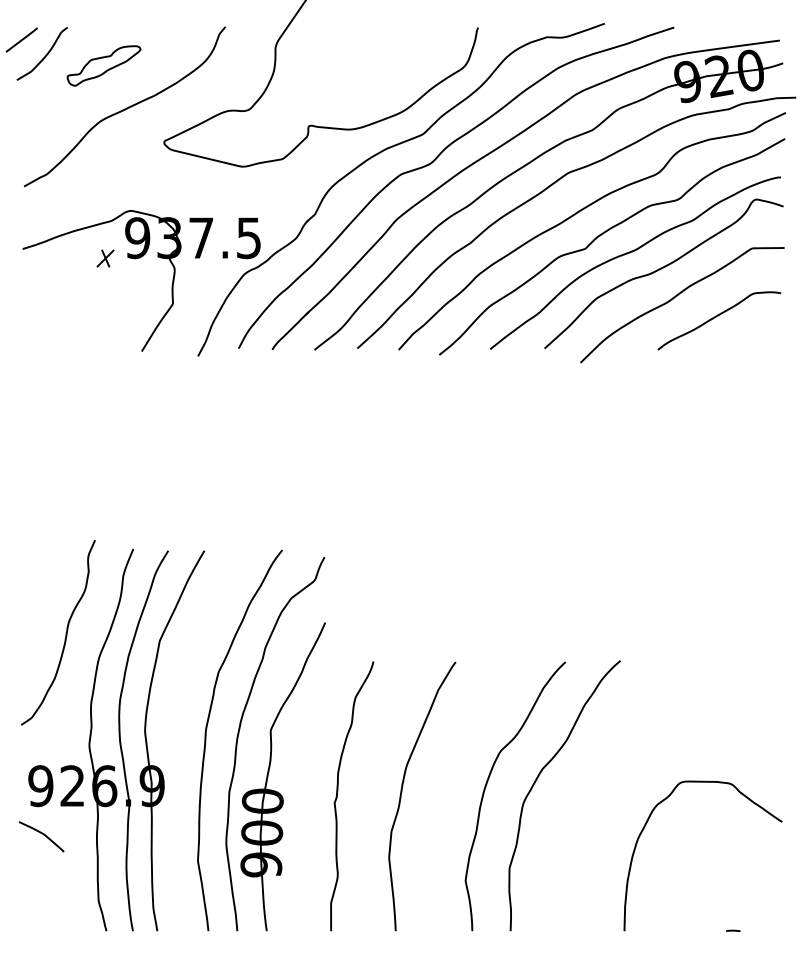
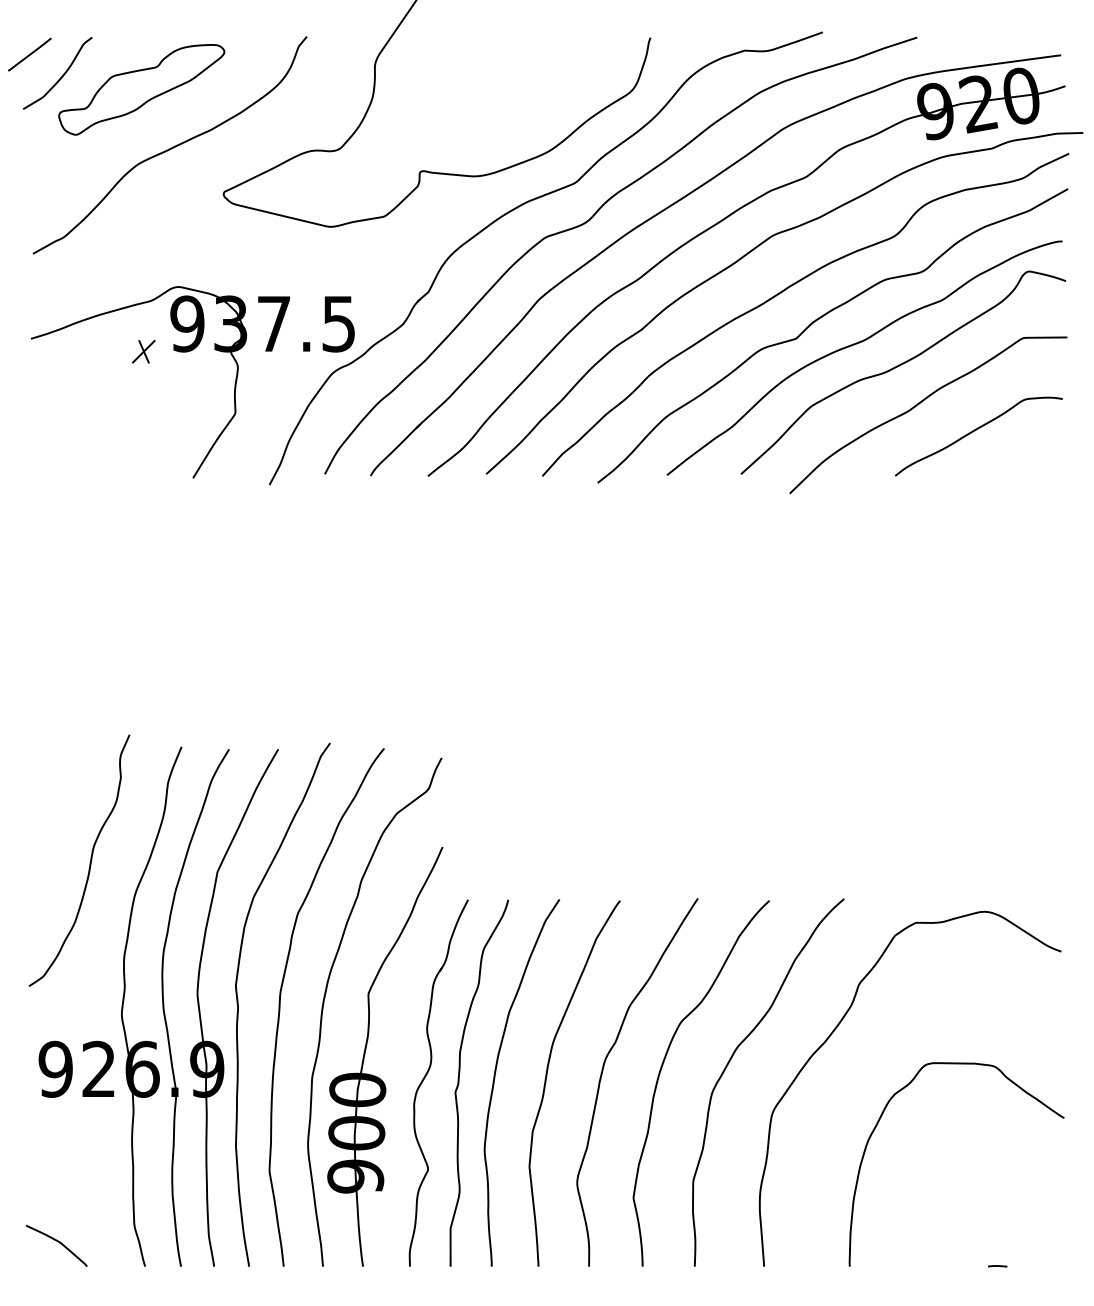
part: (103, 65) -> (140, 89), size x1.67
curve: (175, 738) -> (238, 1004), added
curve: (614, 757) -> (836, 1030), added
curve: (443, 789) -> (603, 1073), added
part: (313, 791) -> (426, 1076), added
curve: (364, 792) -> (495, 1078), added
curve: (42, 834) -> (58, 1242), moved

